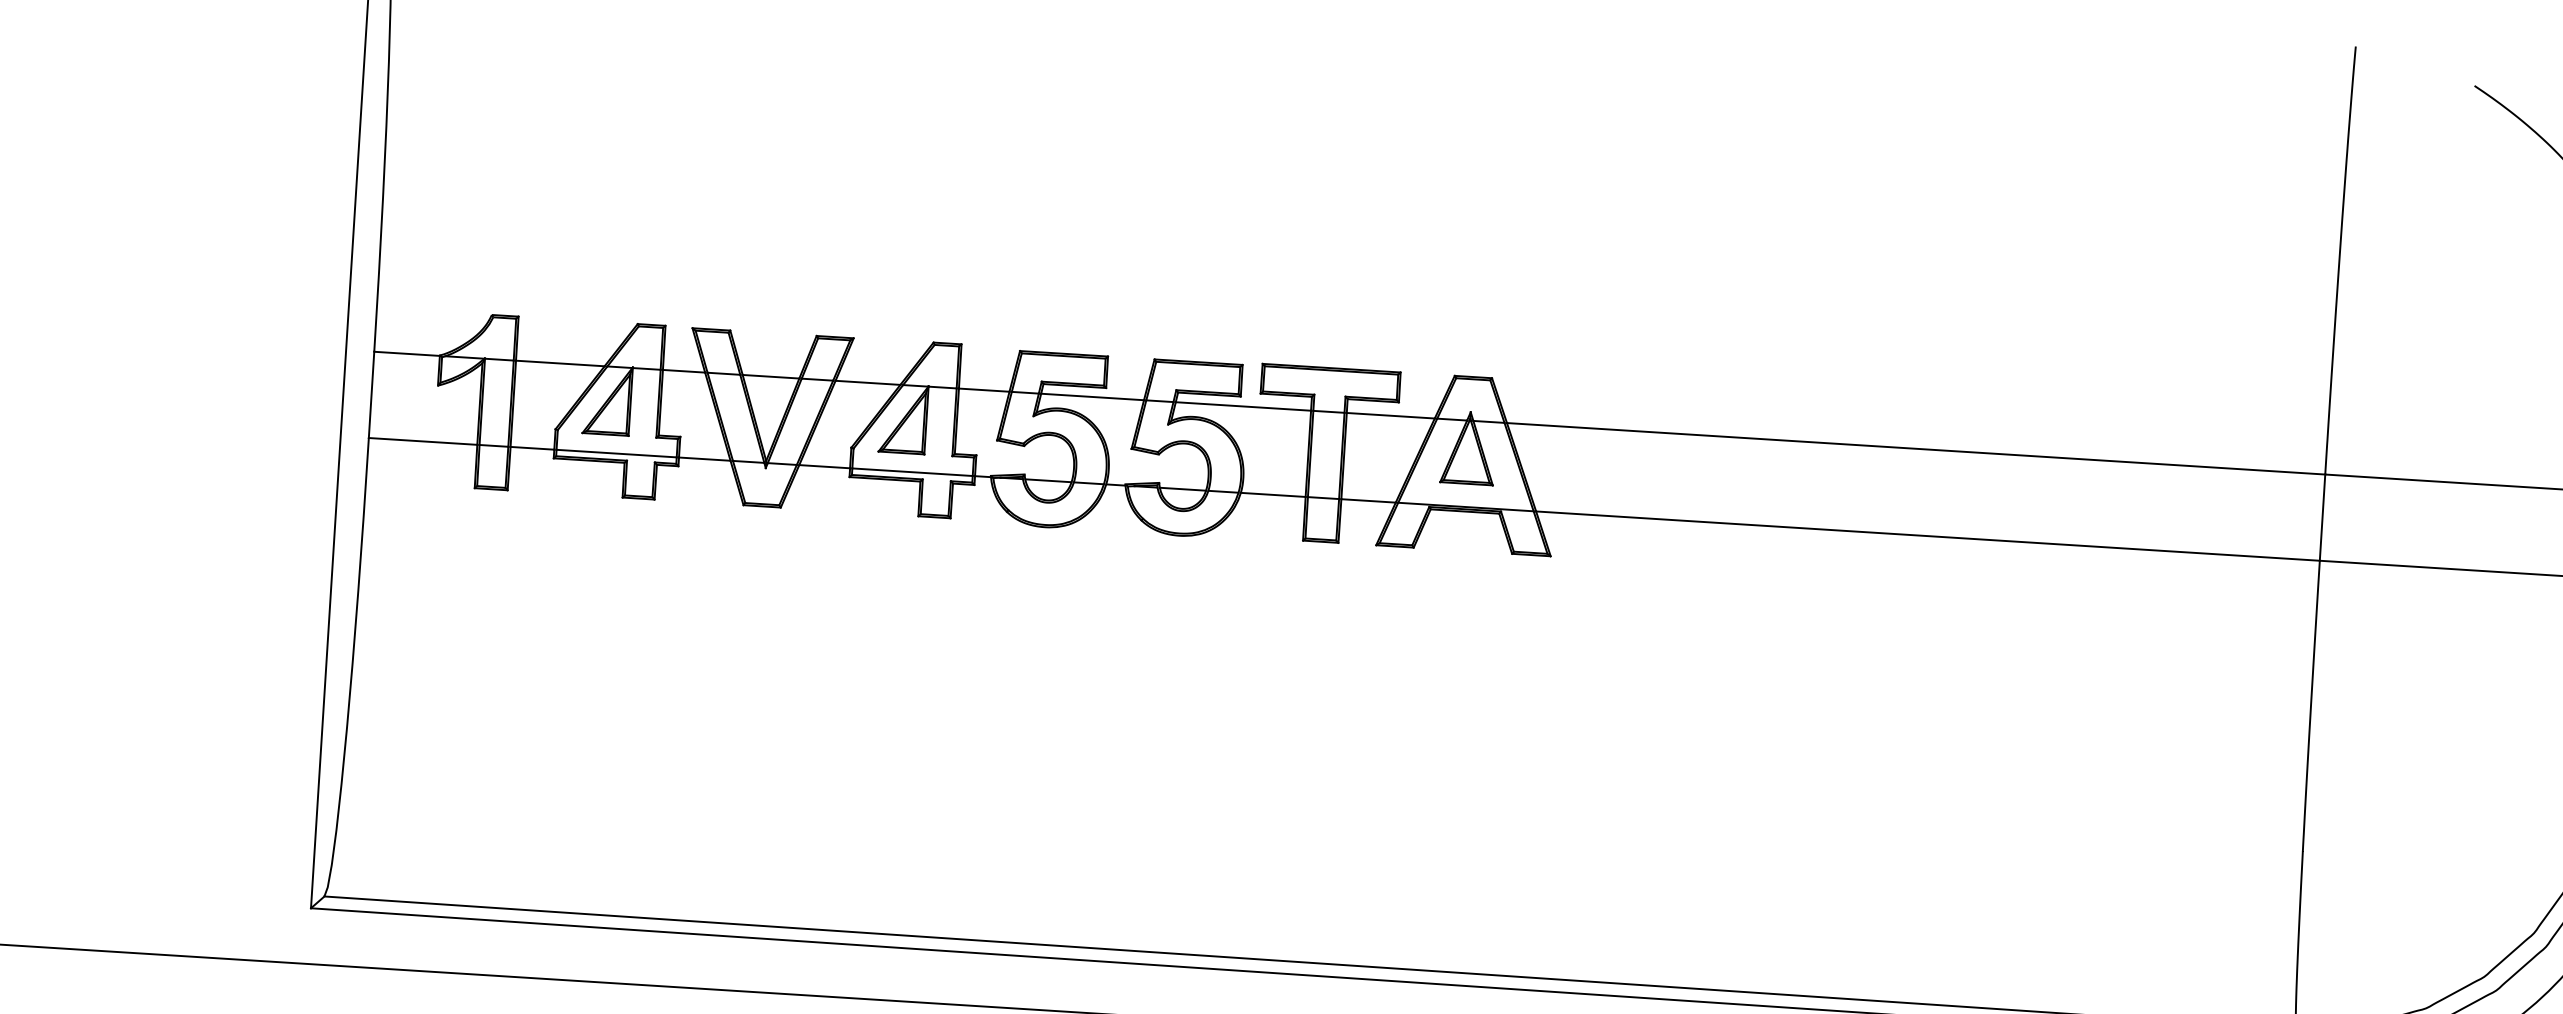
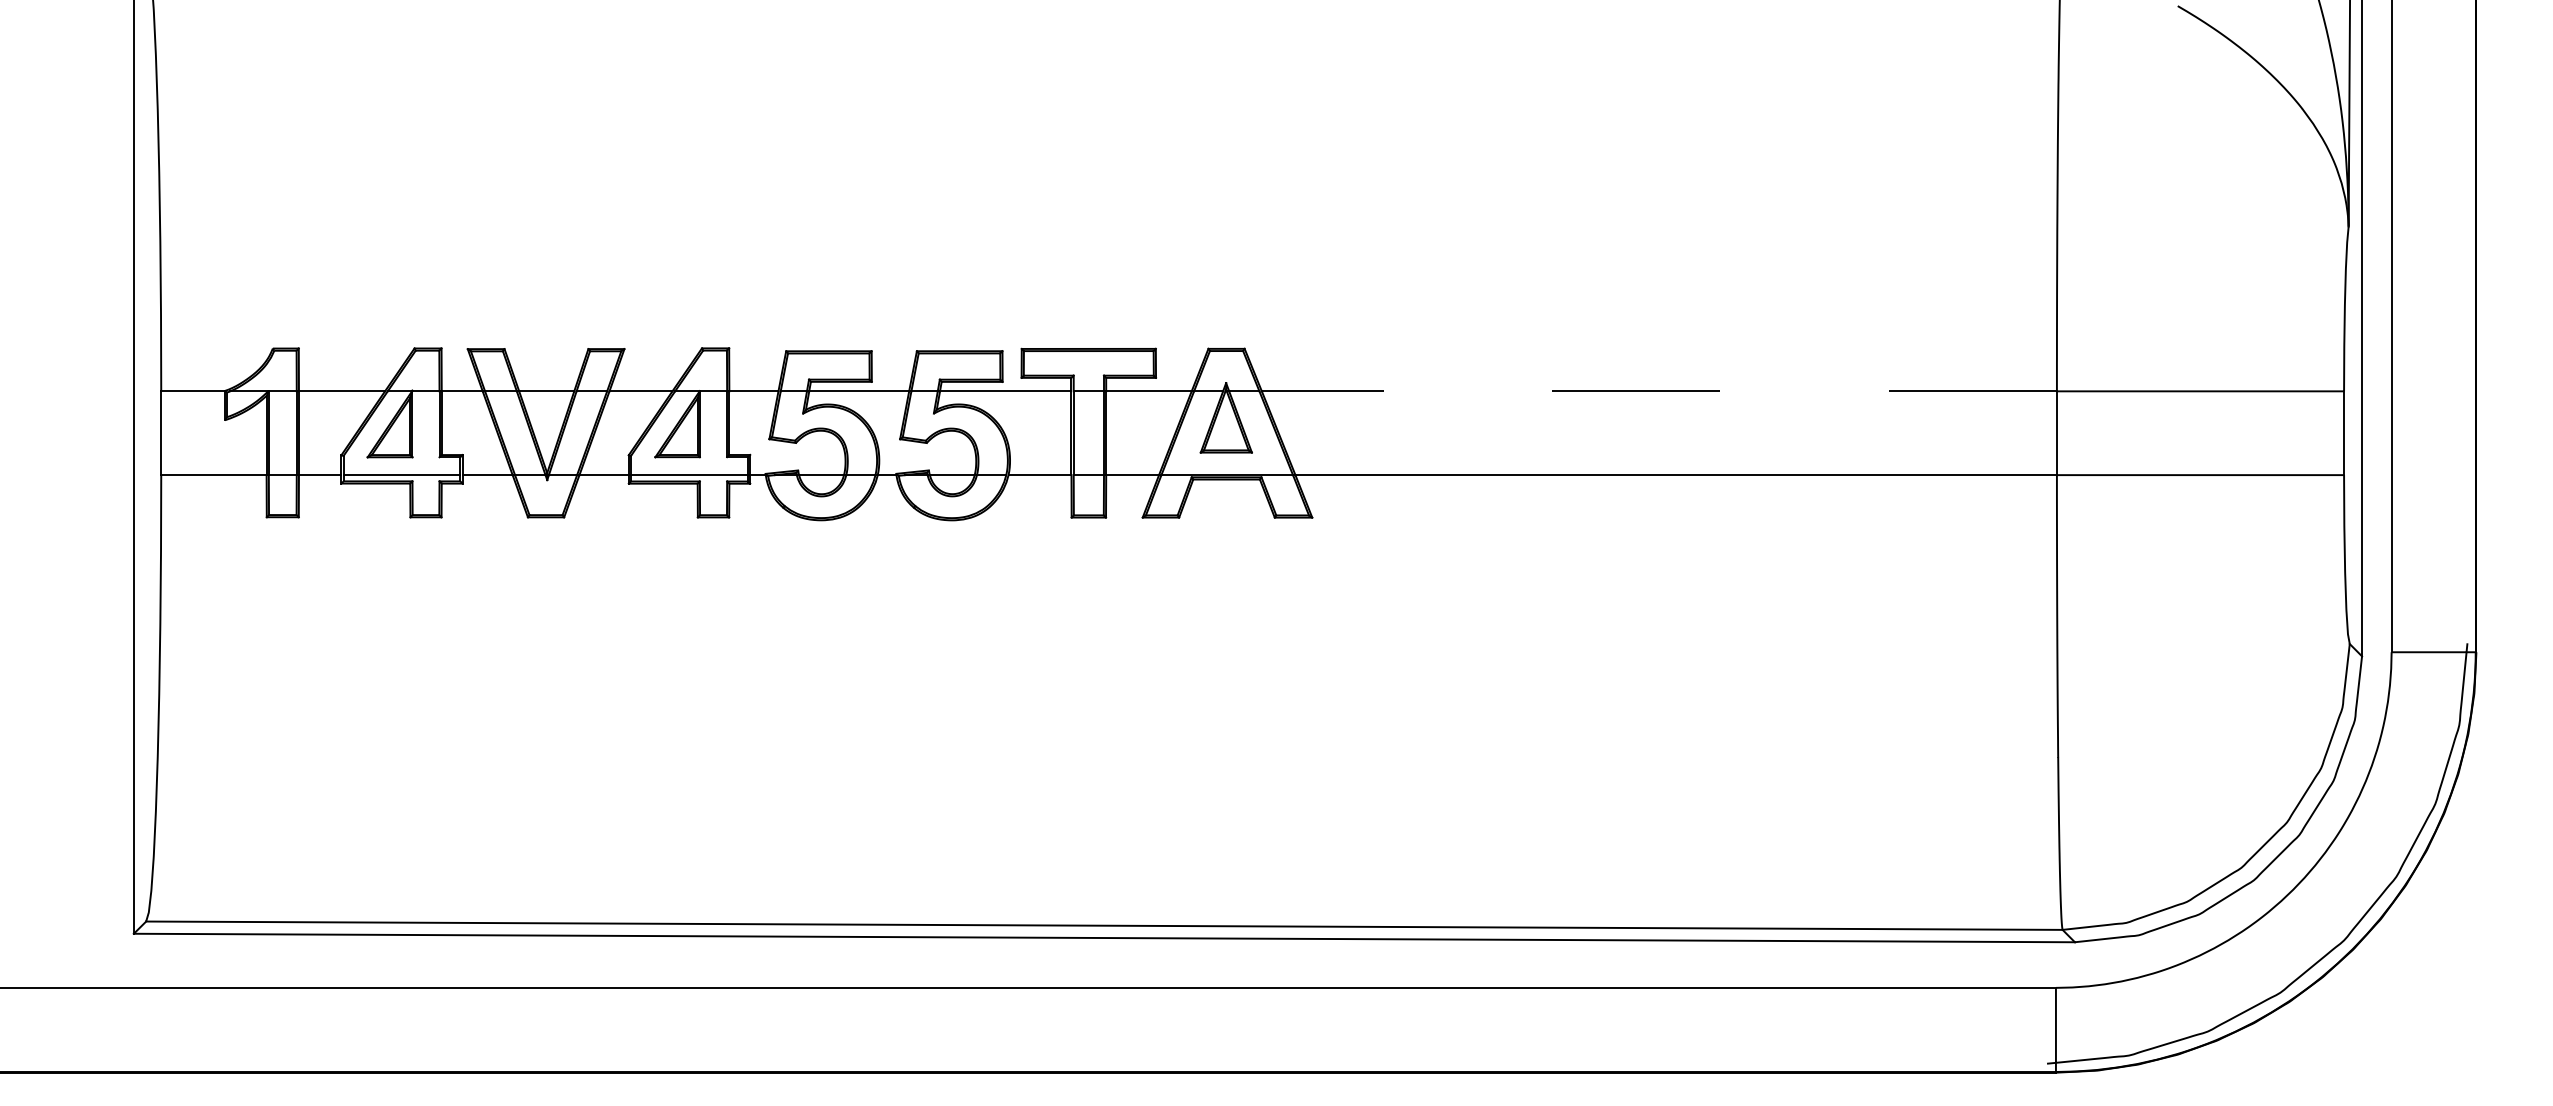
line: (1916, 448) -> (1659, 391), solid -> dashed

